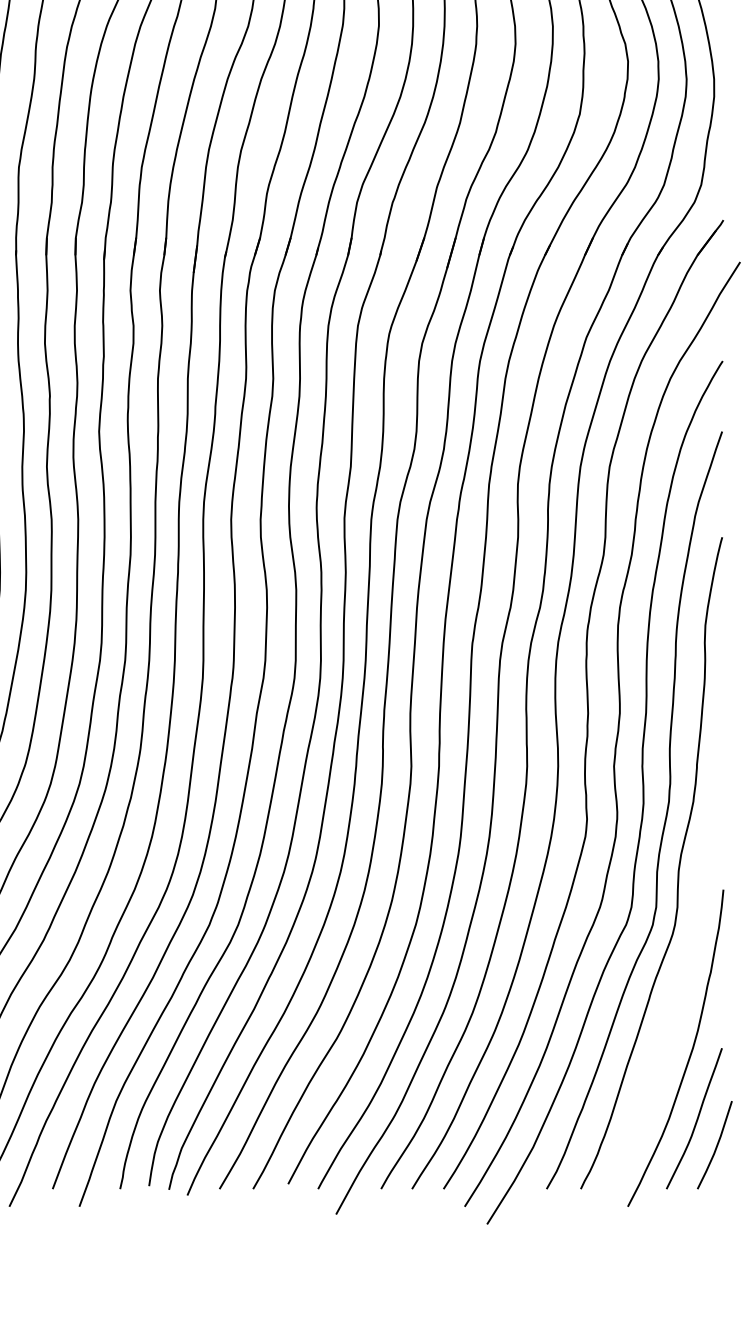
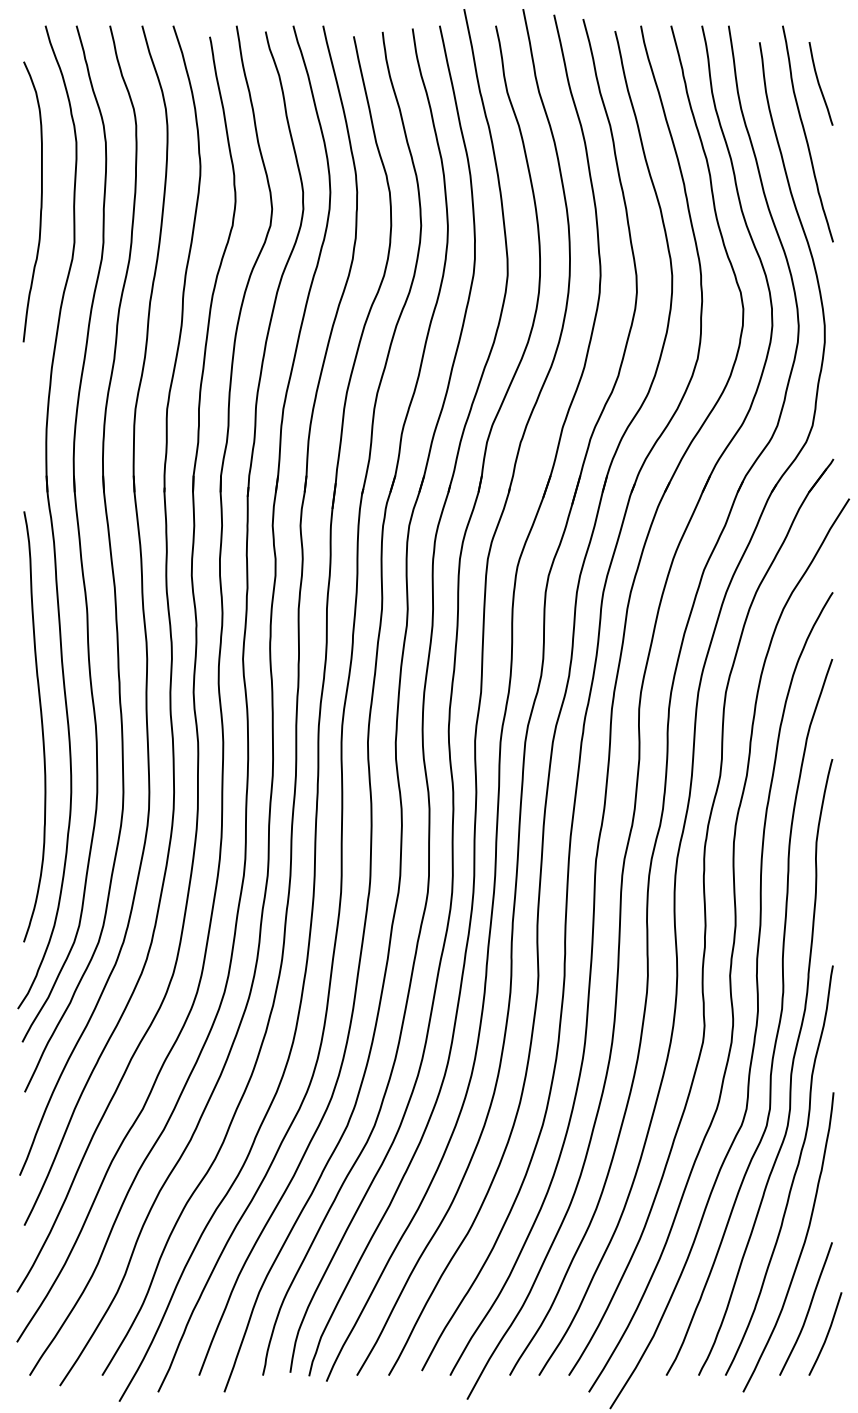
curve: (681, 977) -> (793, 1175), added

